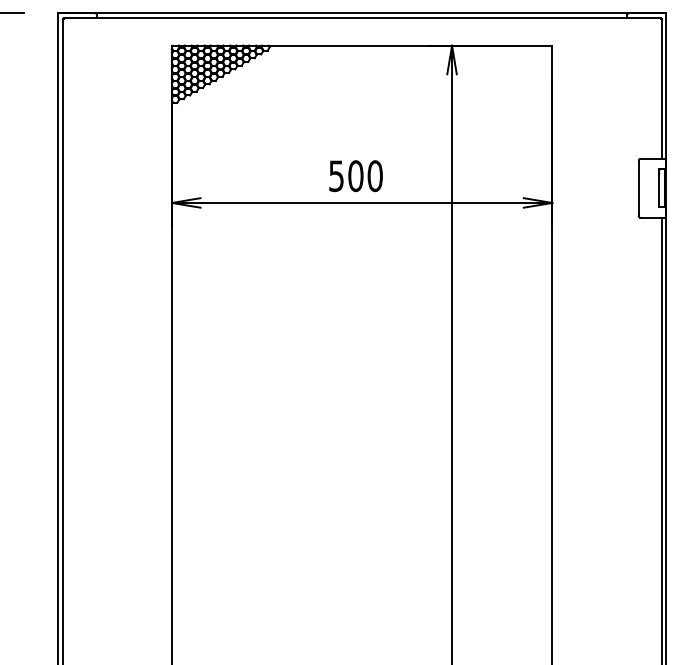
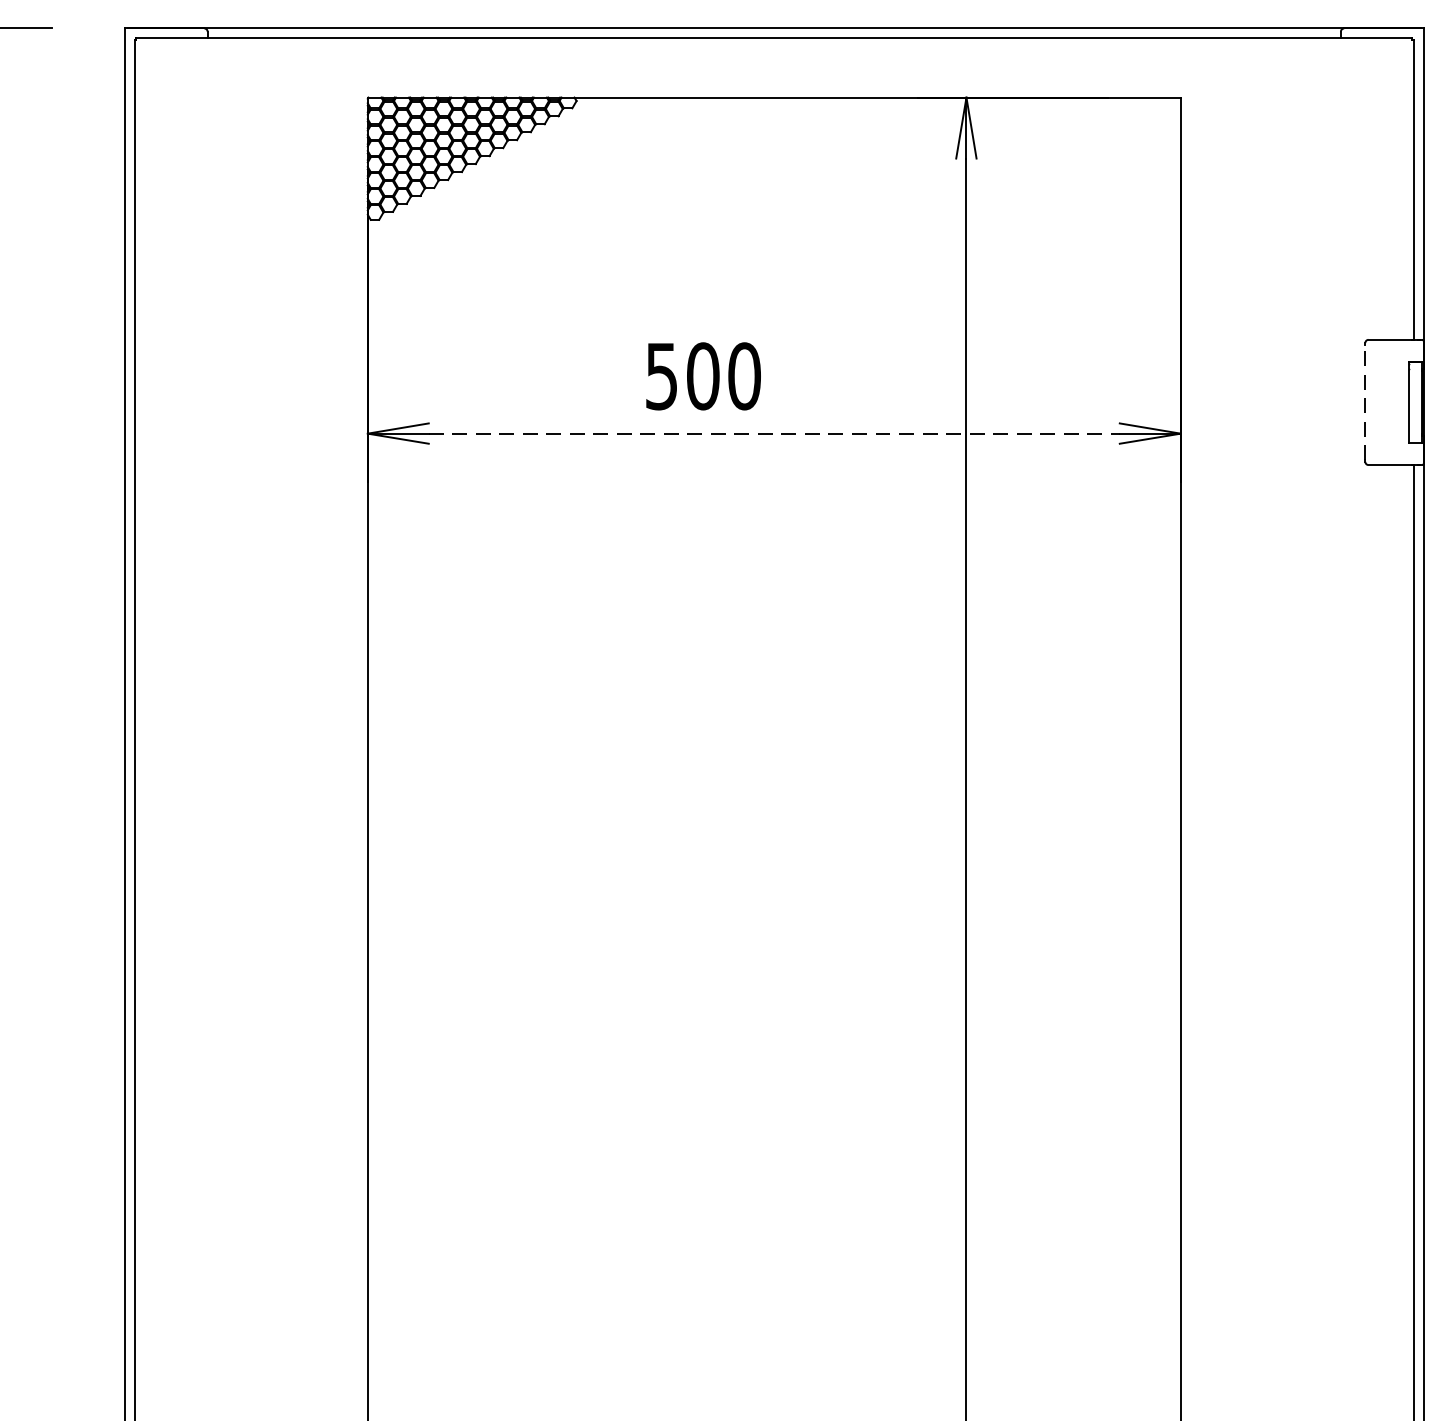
text: (355, 176) -> (702, 377), moved
line: (638, 187) -> (1364, 400), solid -> dashed
line: (362, 202) -> (775, 432), solid -> dashed

